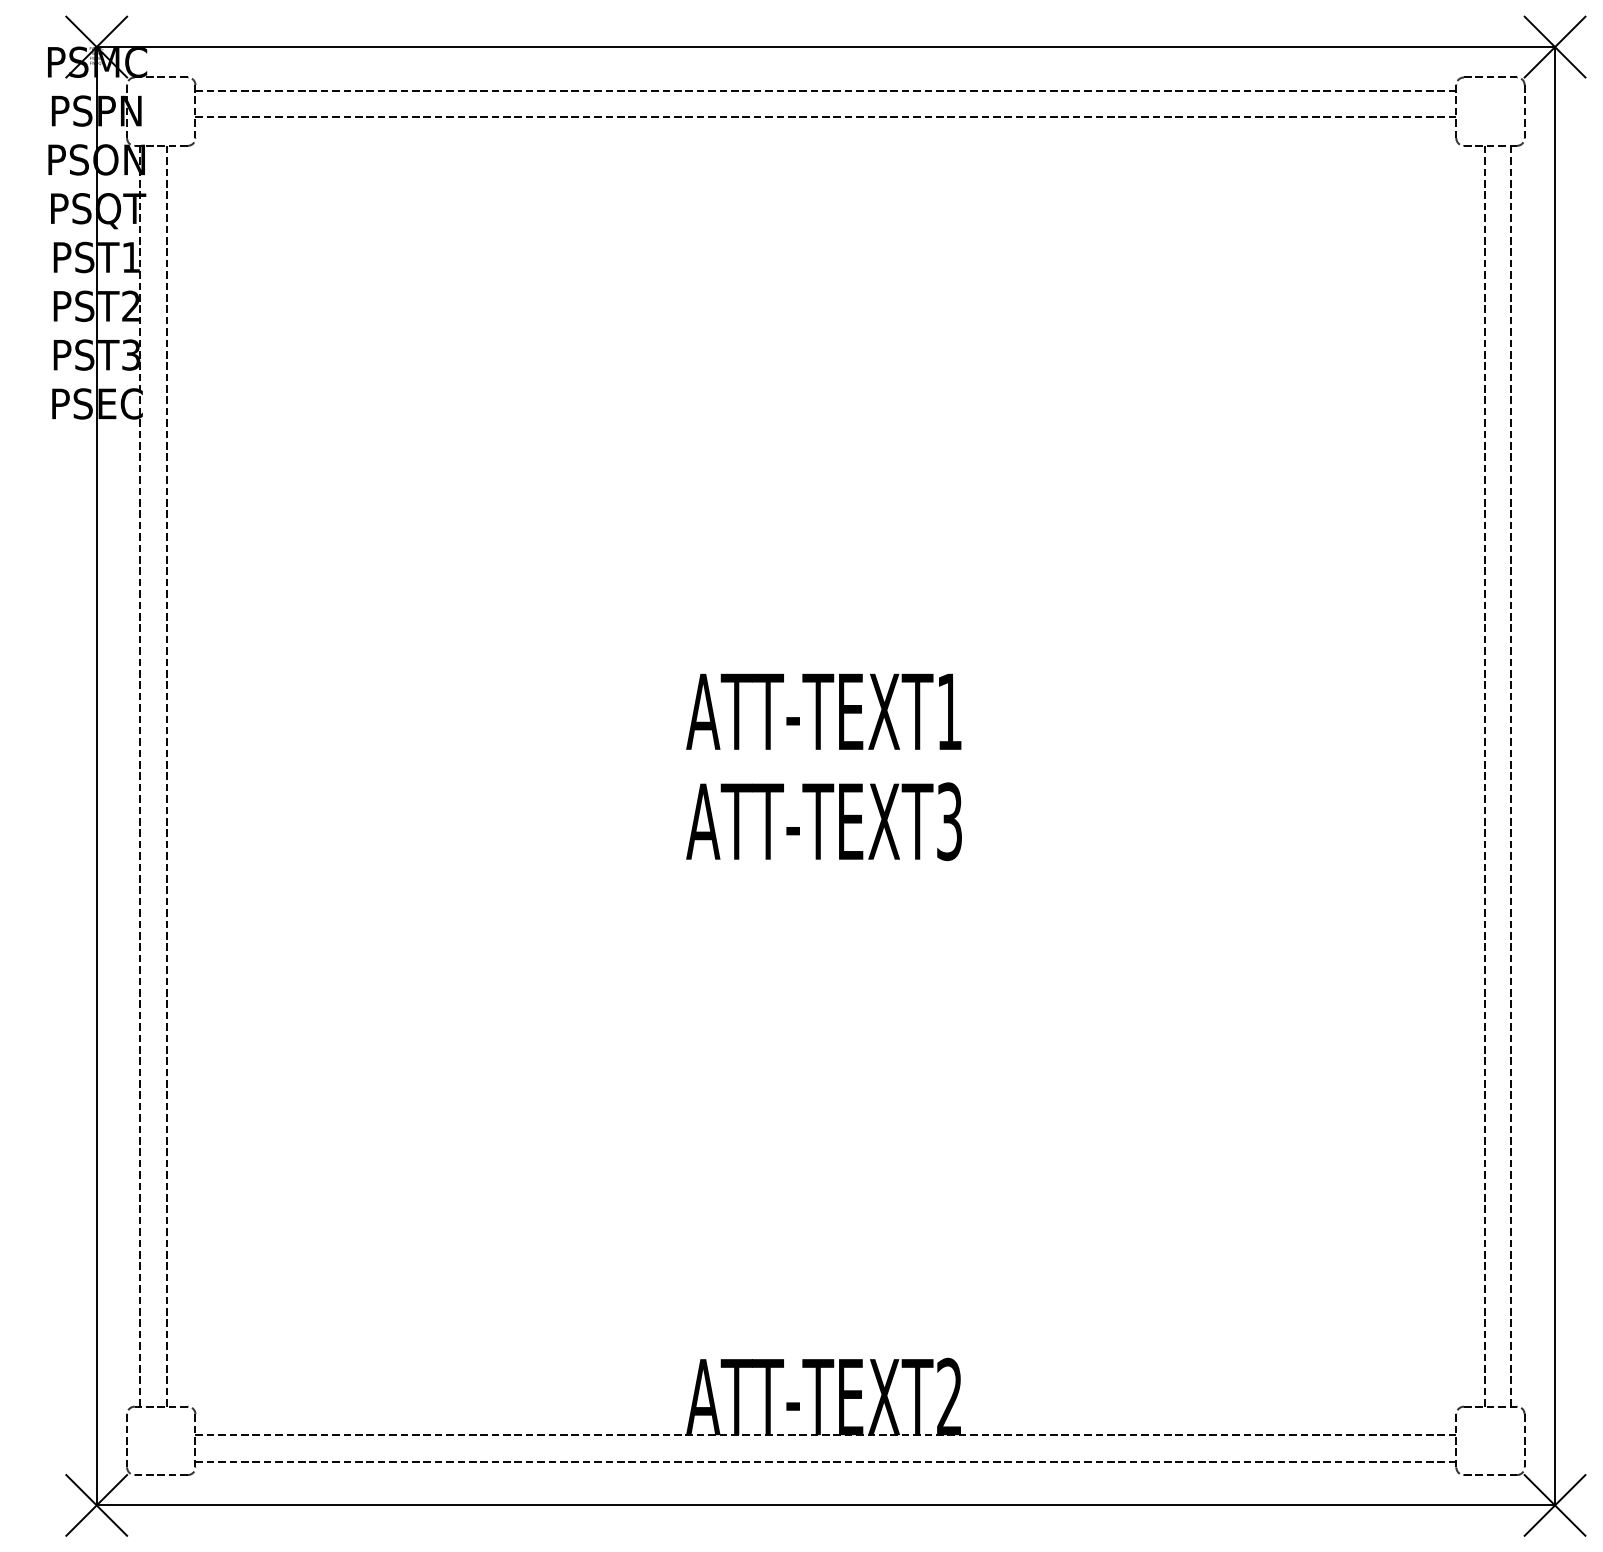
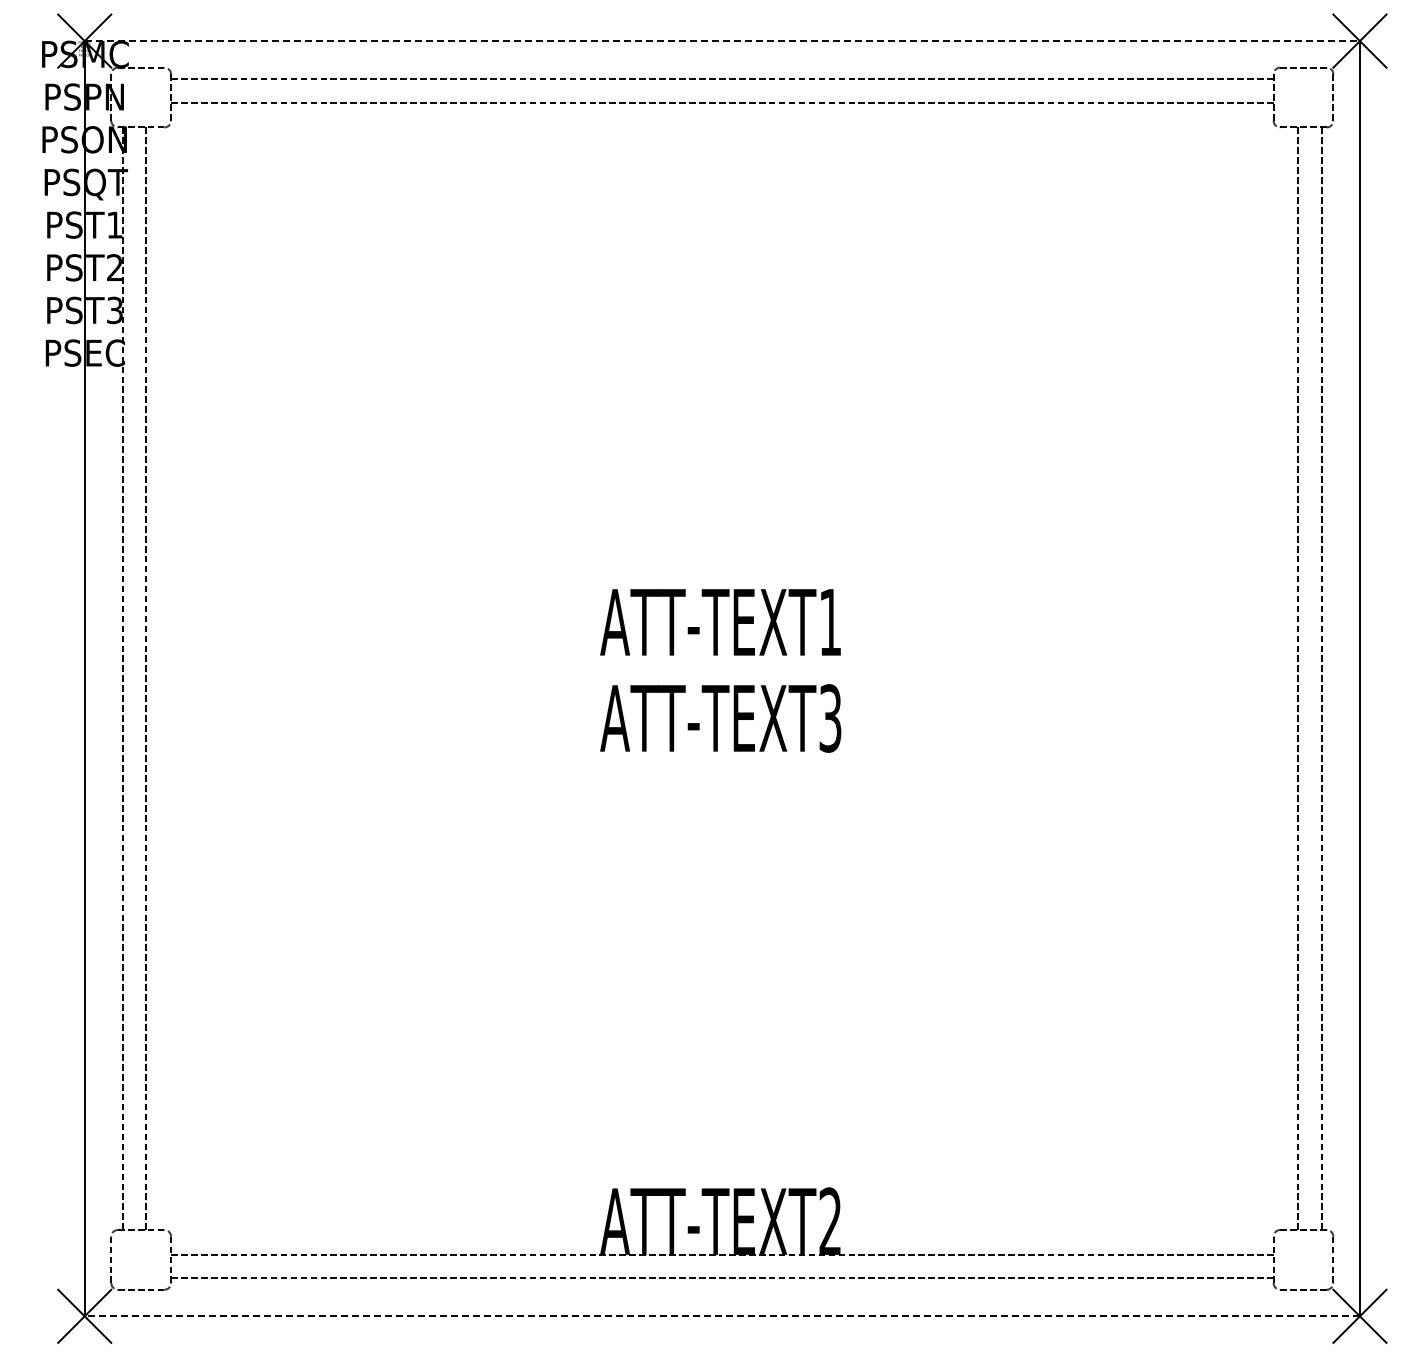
line: (826, 47) -> (722, 41), solid -> dashed
line: (826, 1505) -> (722, 1316), solid -> dashed

